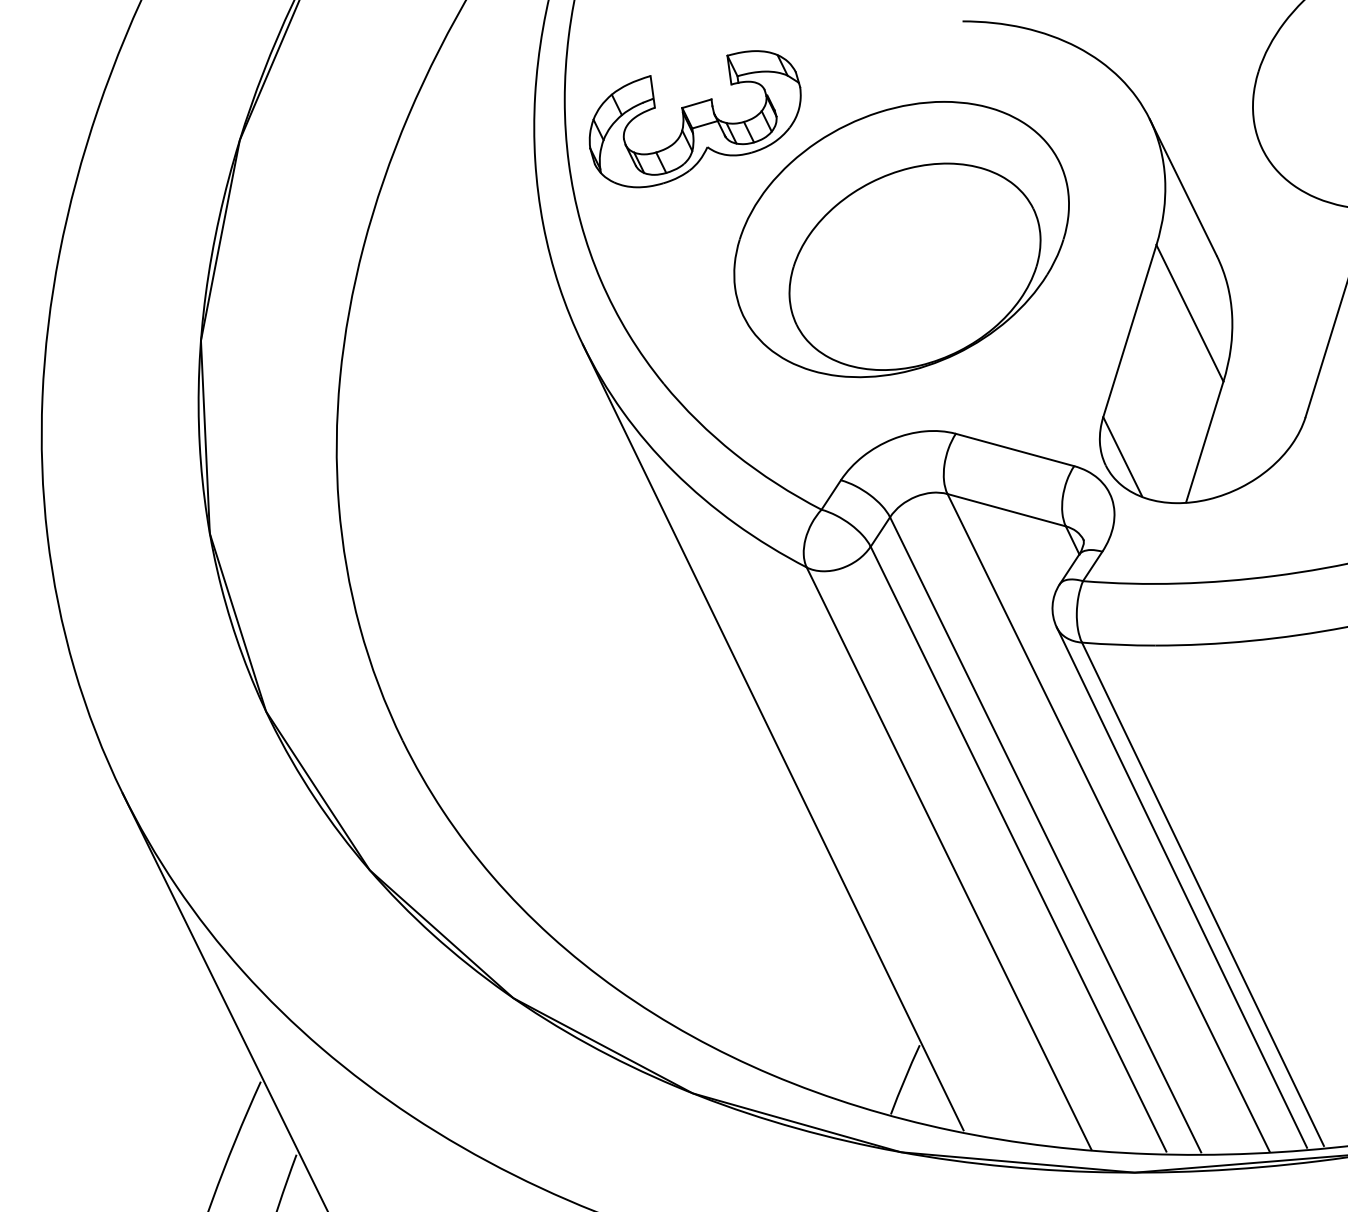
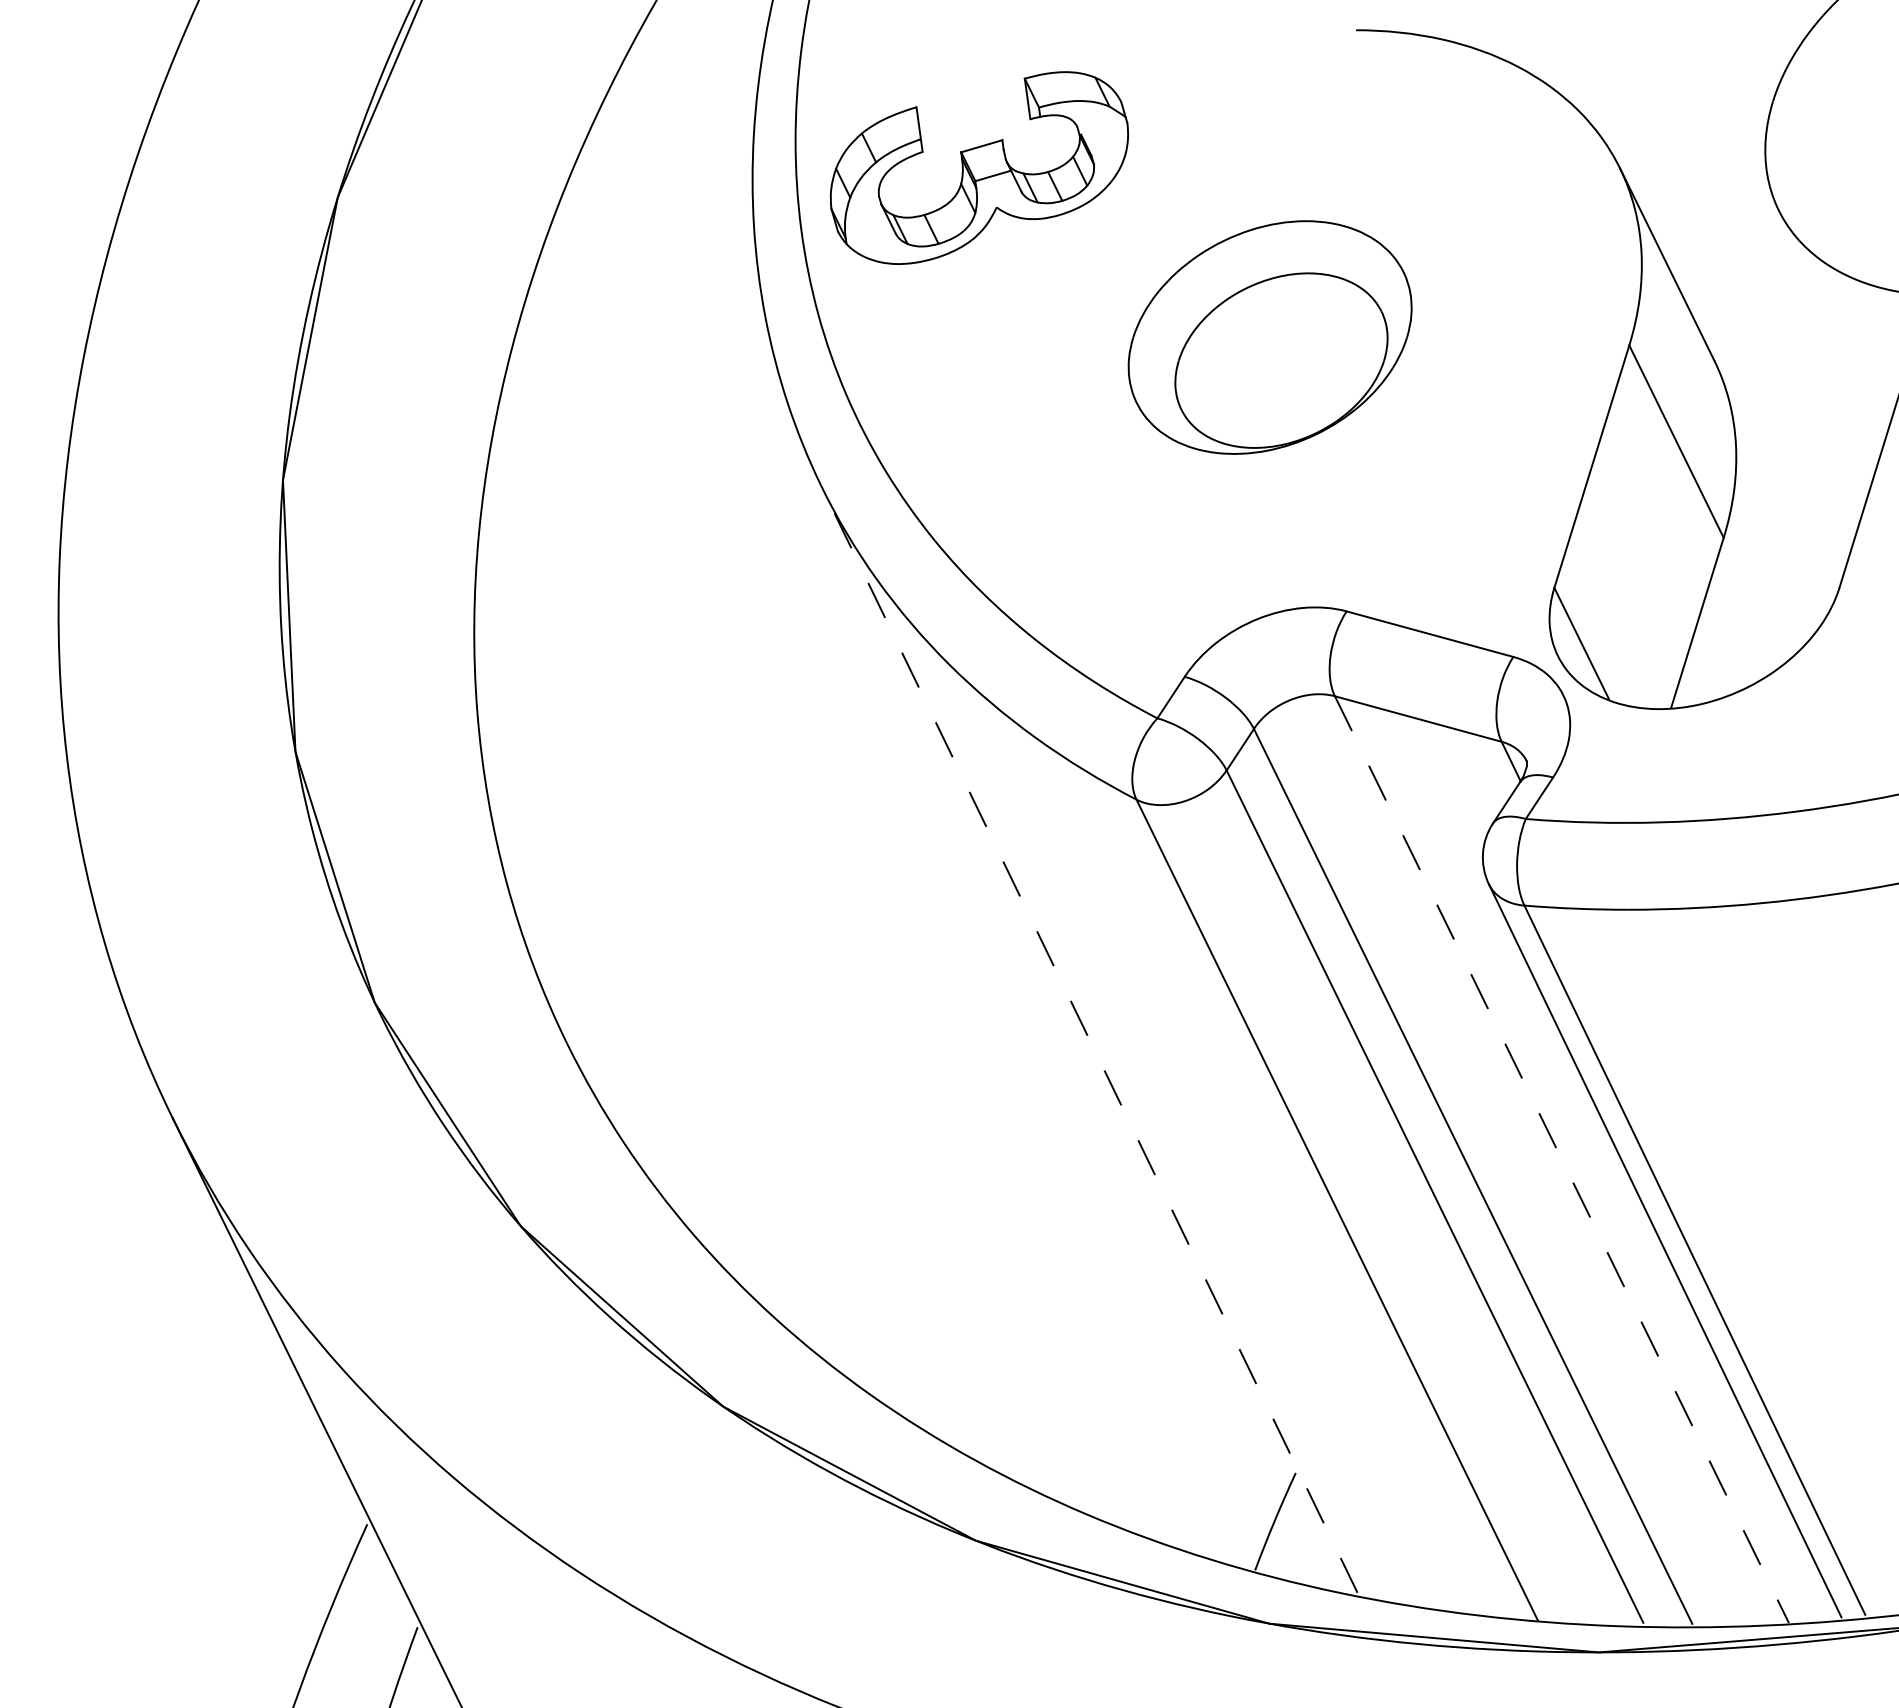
part: (901, 239) -> (1269, 337), size x0.6
line: (773, 736) -> (1089, 1038), solid -> dashed
line: (1109, 823) -> (1562, 1160), solid -> dashed

